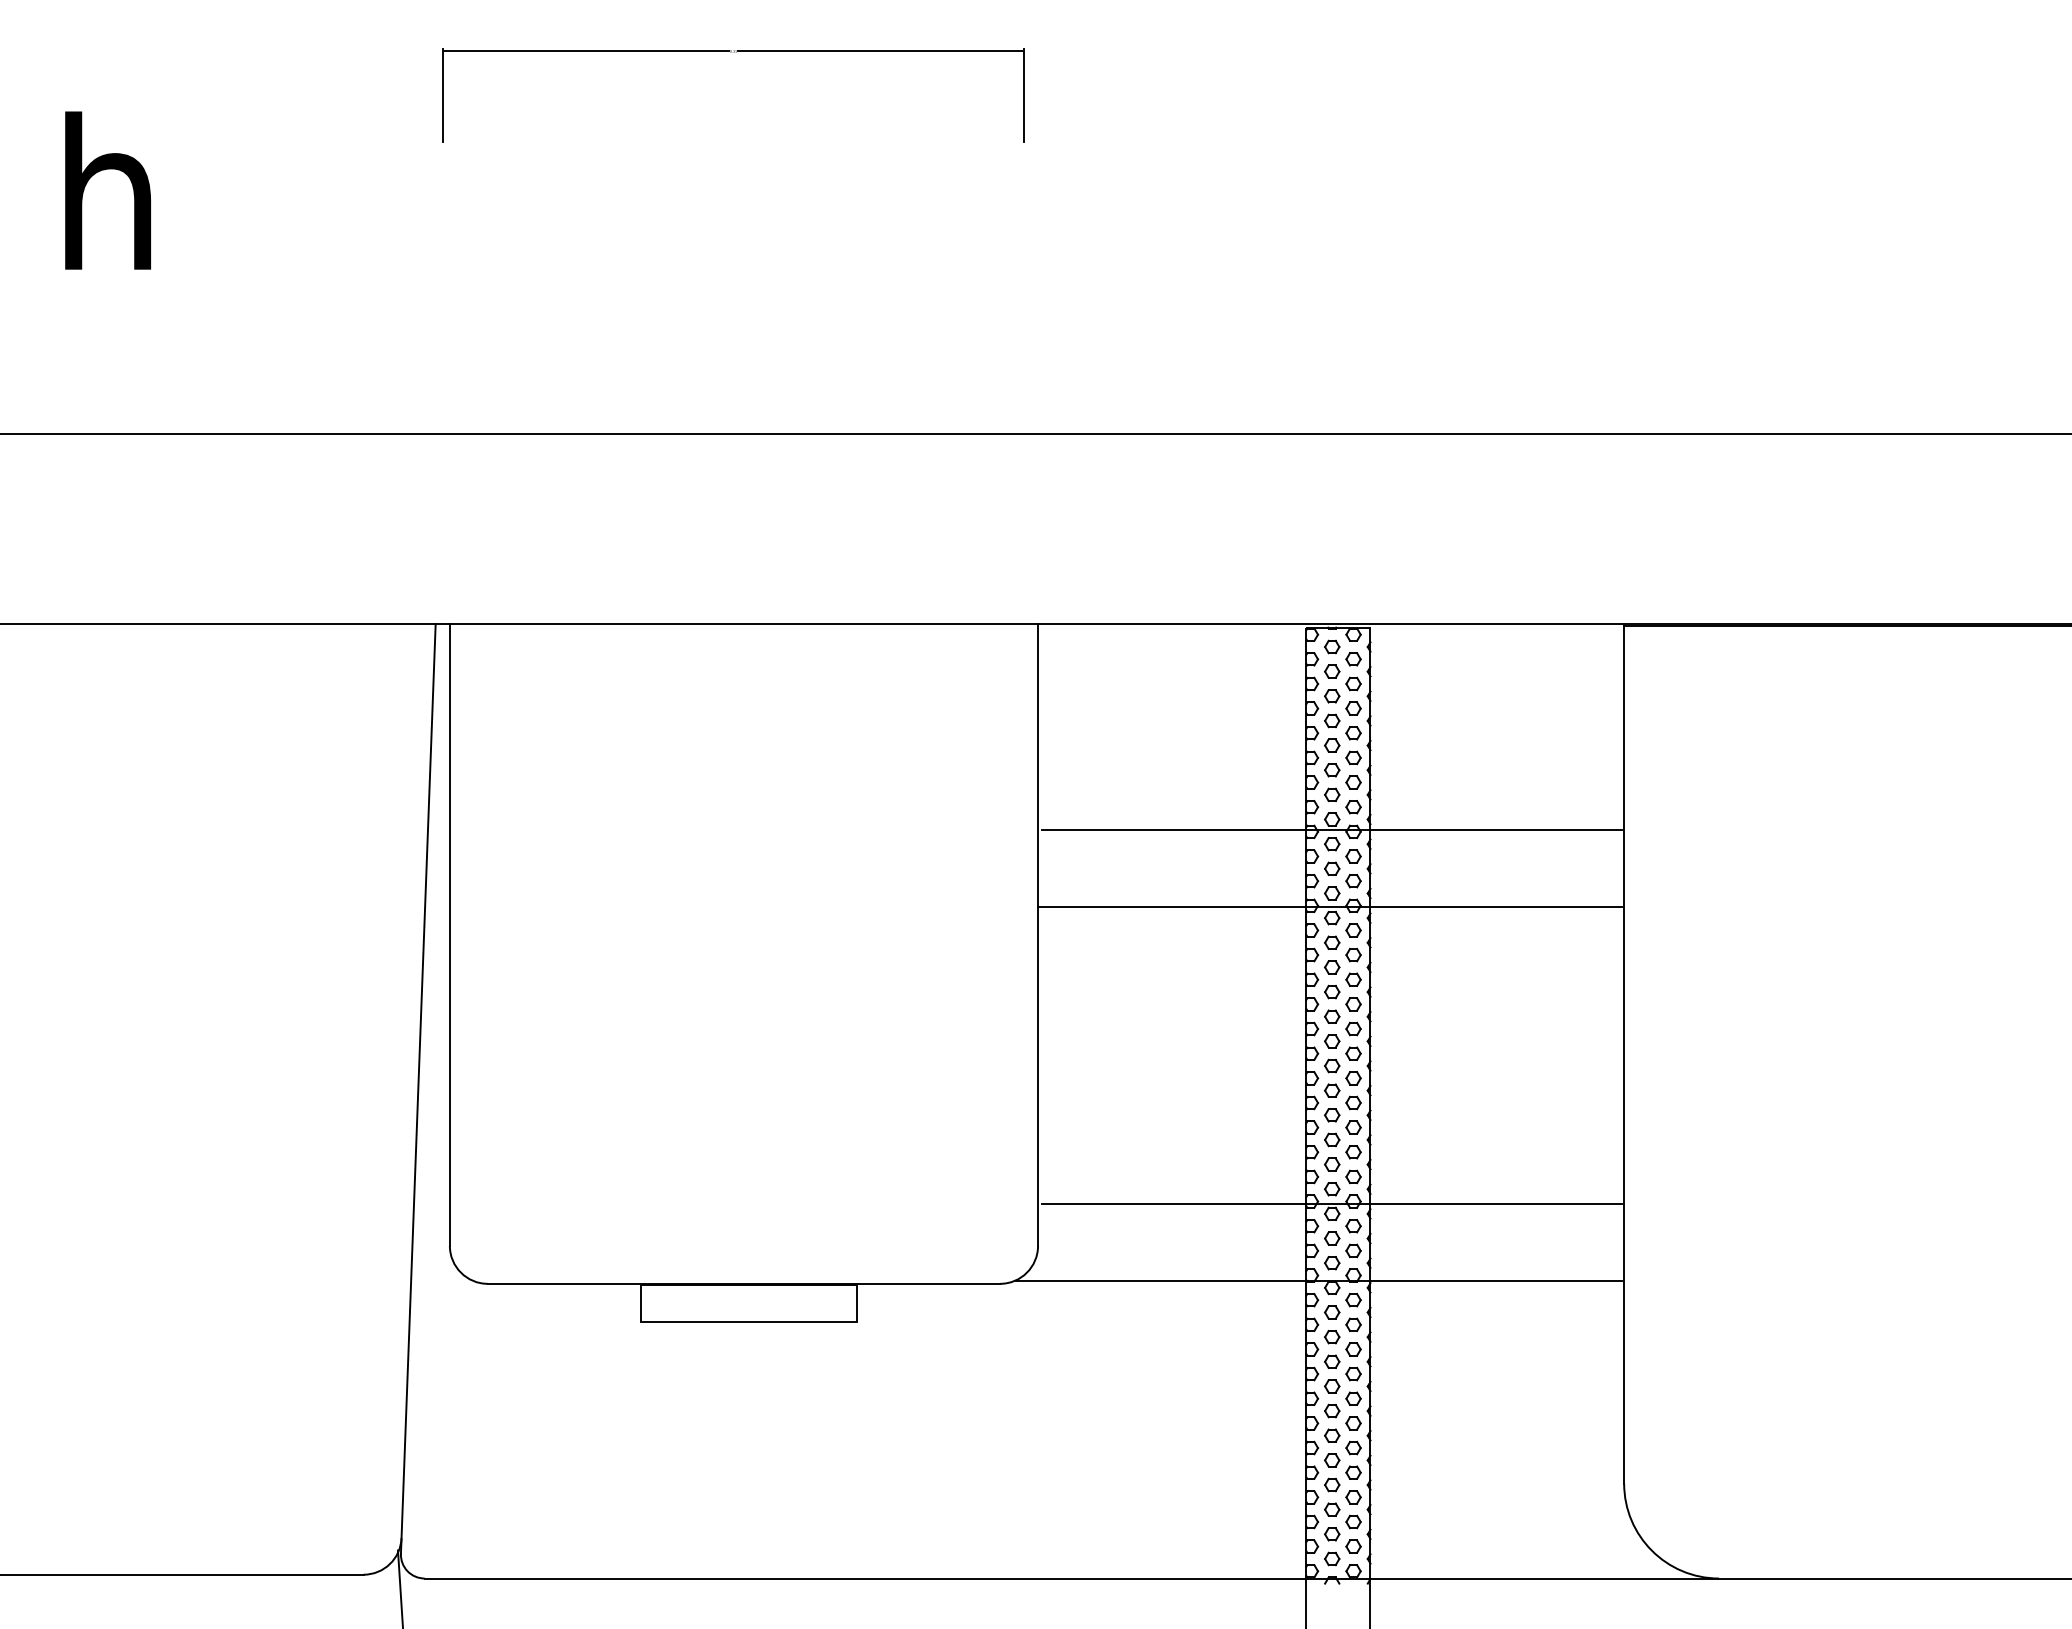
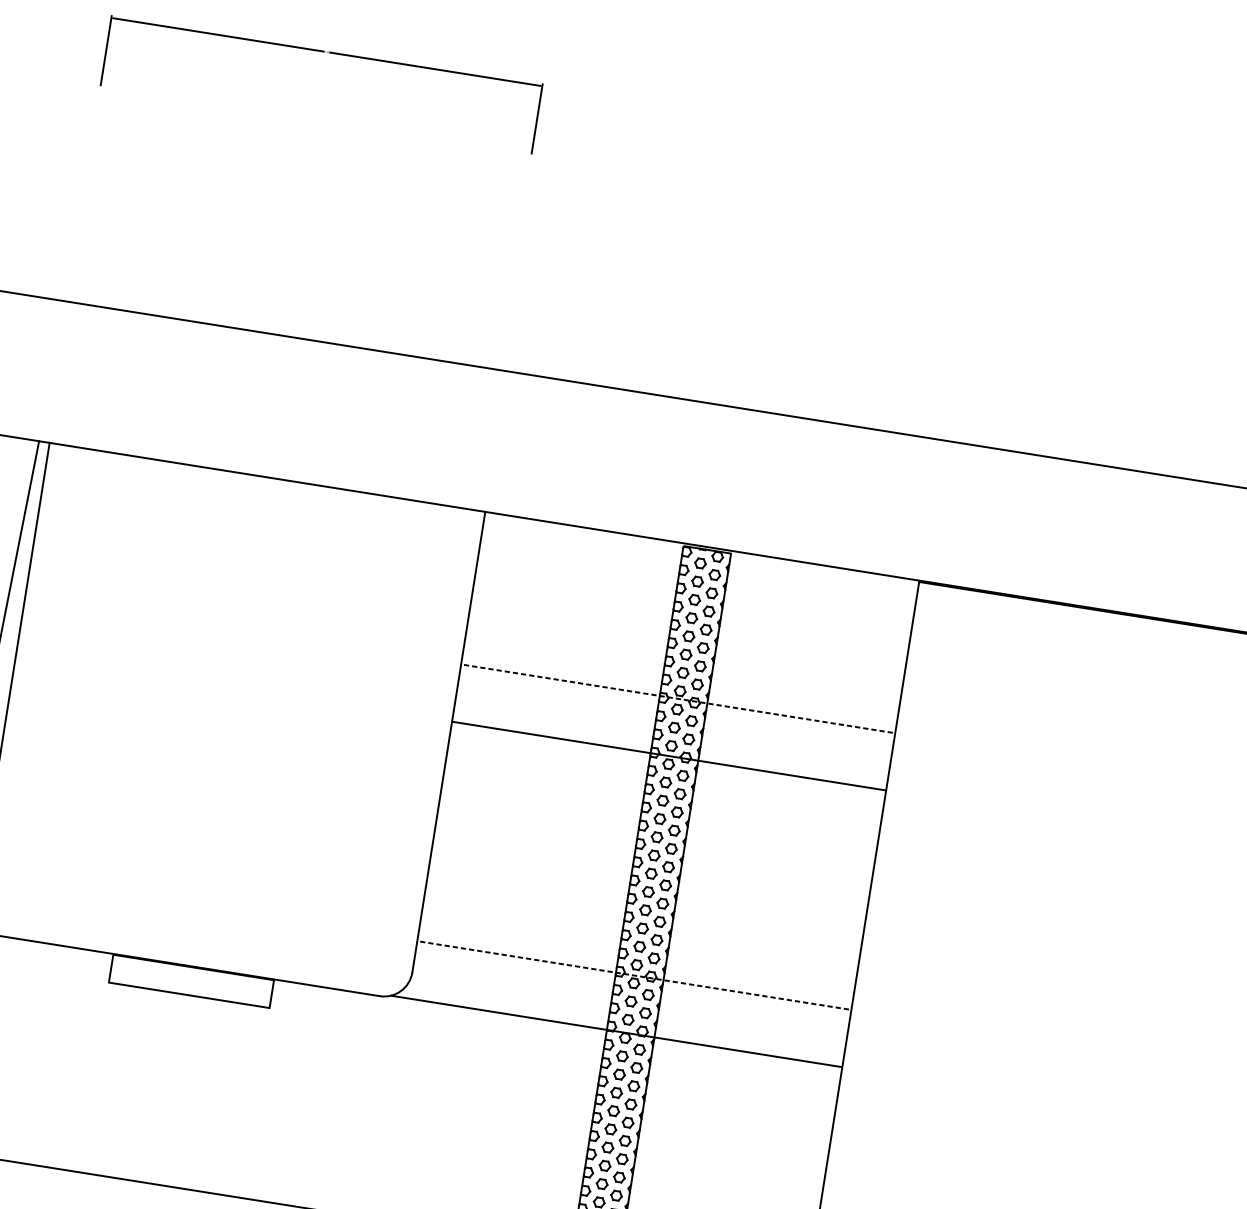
line: (1332, 830) -> (679, 699), solid -> dashed
line: (1332, 1203) -> (635, 975), solid -> dashed

